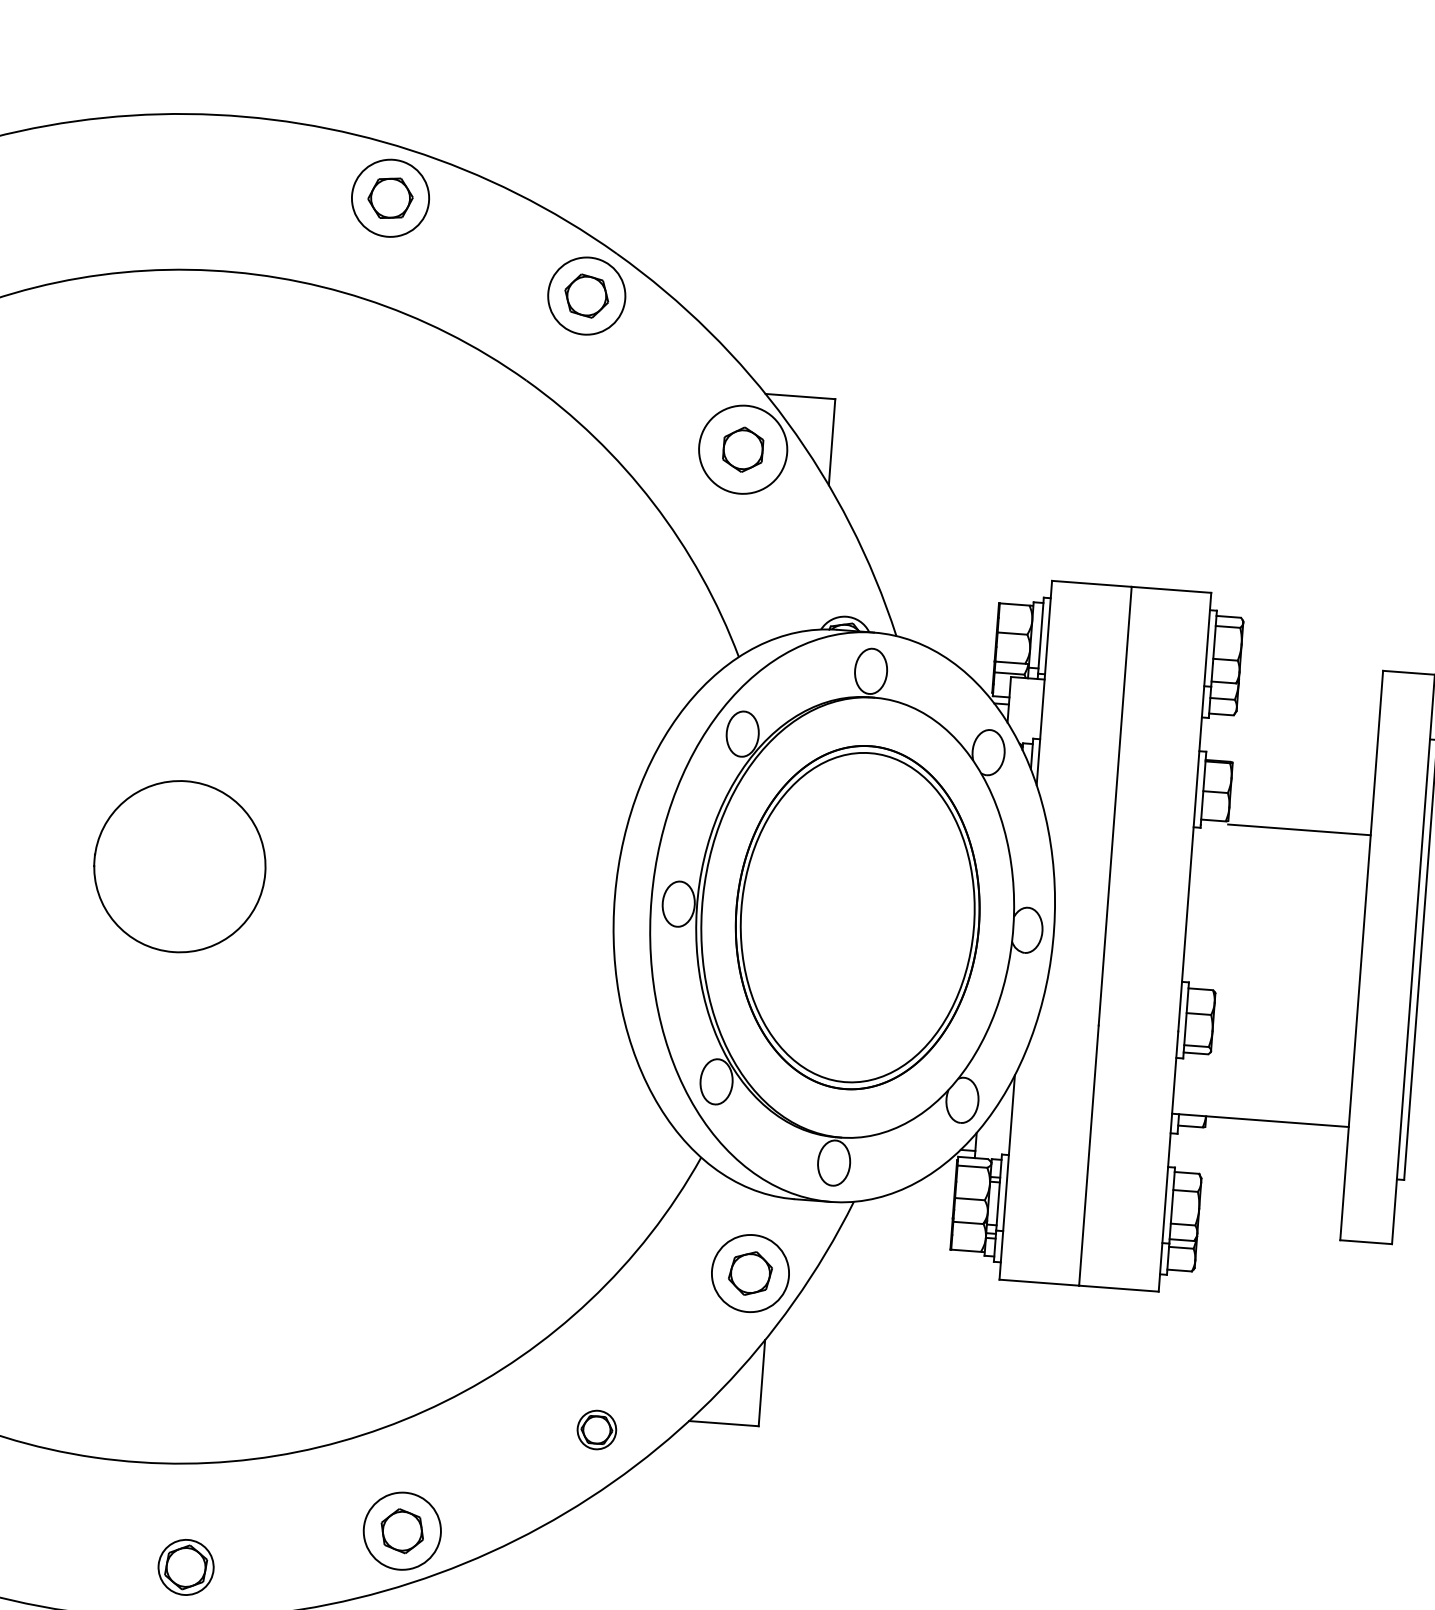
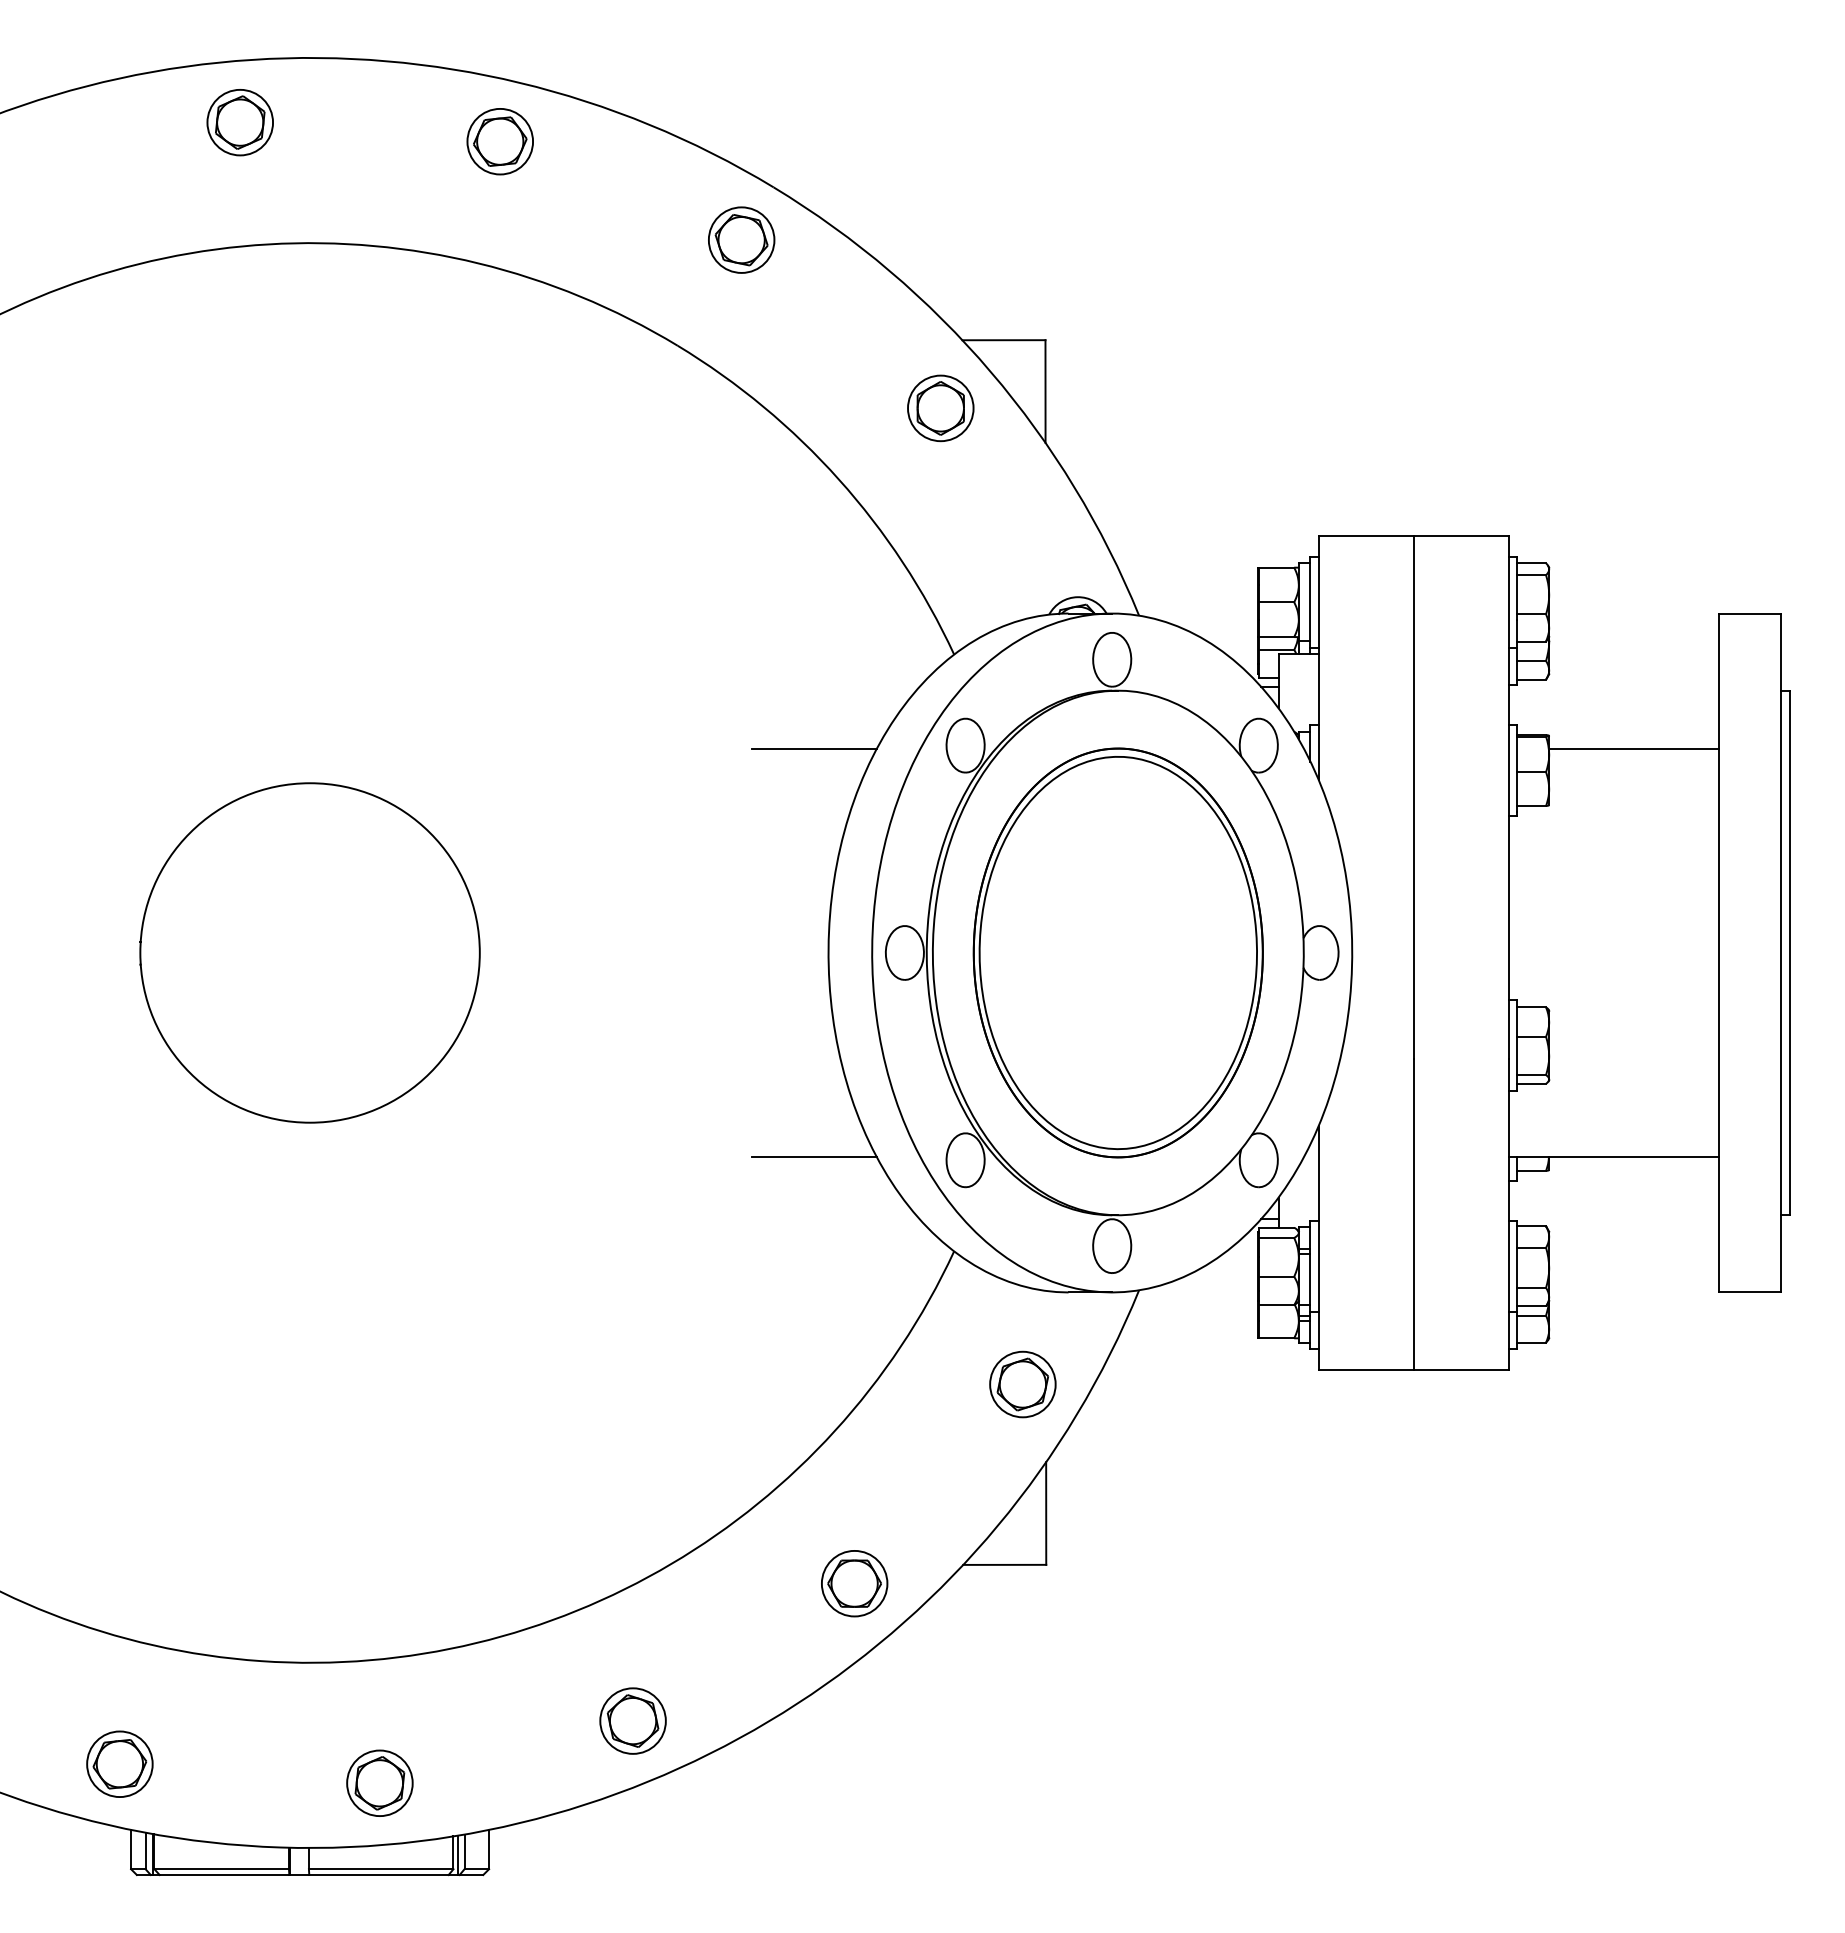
part: (173, 165) -> (239, 122), added
circle: (390, 198) -> (500, 141), size x0.71
circle: (586, 295) -> (741, 239), size x0.71
circle: (742, 449) -> (940, 408), size x0.62
line: (614, 726) -> (813, 748), added
line: (1299, 829) -> (1634, 748), moved
circle: (179, 866) -> (309, 952), size x1.67
line: (589, 1069) -> (813, 1157), added
circle: (750, 1273) -> (1022, 1384), size x0.71
part: (596, 1429) -> (854, 1583), size x1.43
circle: (401, 1530) -> (632, 1720), size x0.71

